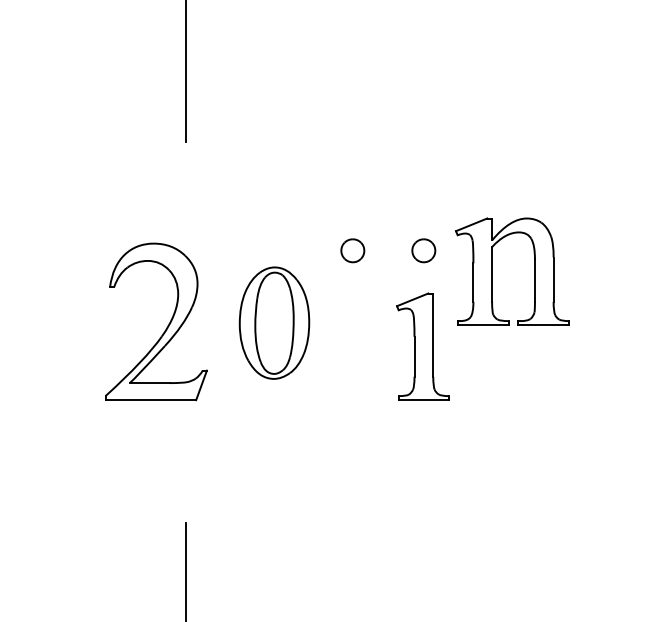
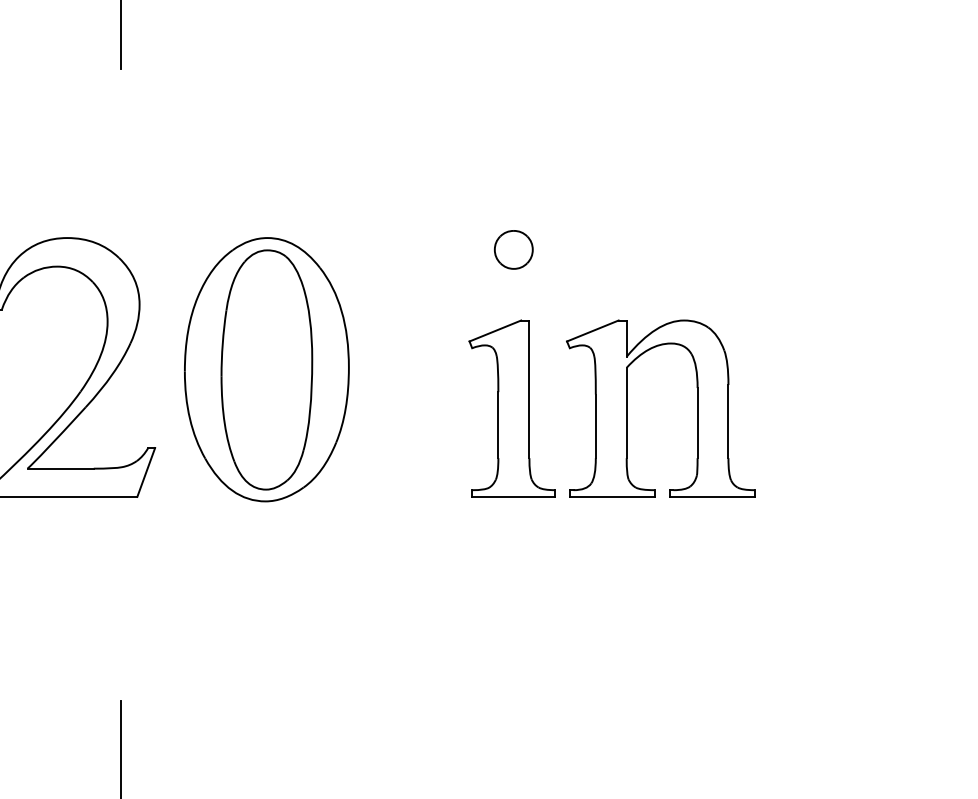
part: (352, 250) -> (395, 249), removed
part: (492, 271) -> (627, 408), moved
part: (274, 322) -> (266, 368), size x1.43

